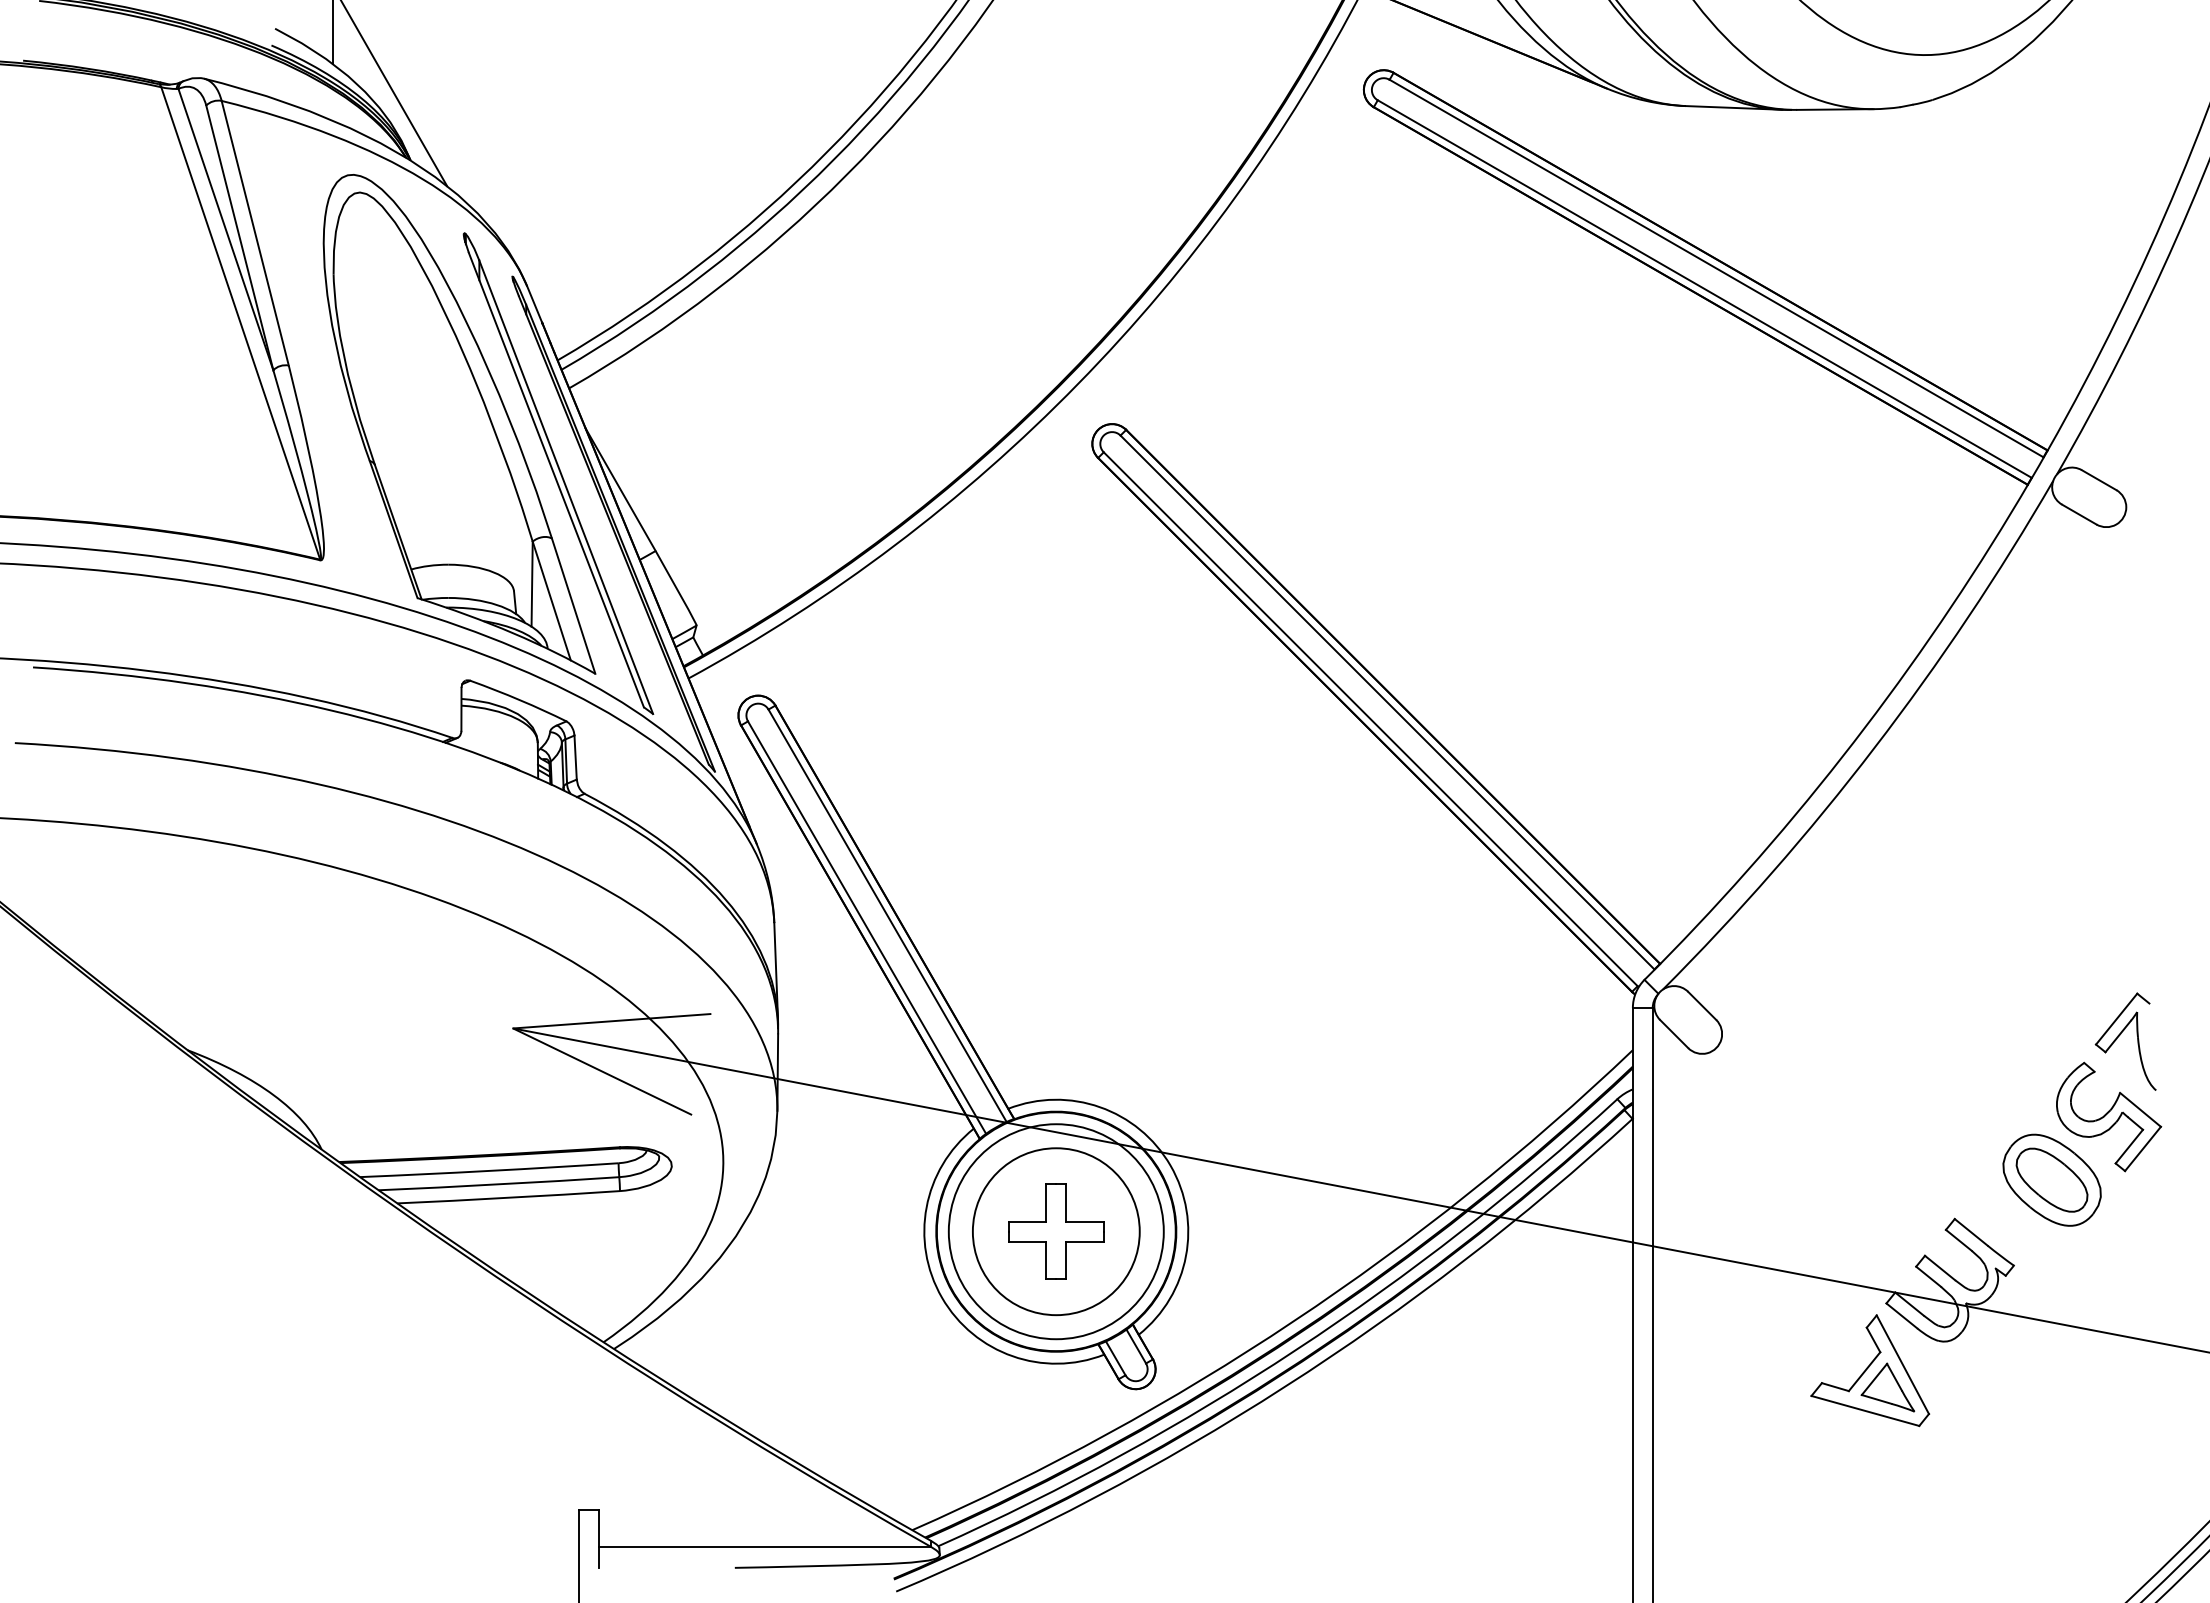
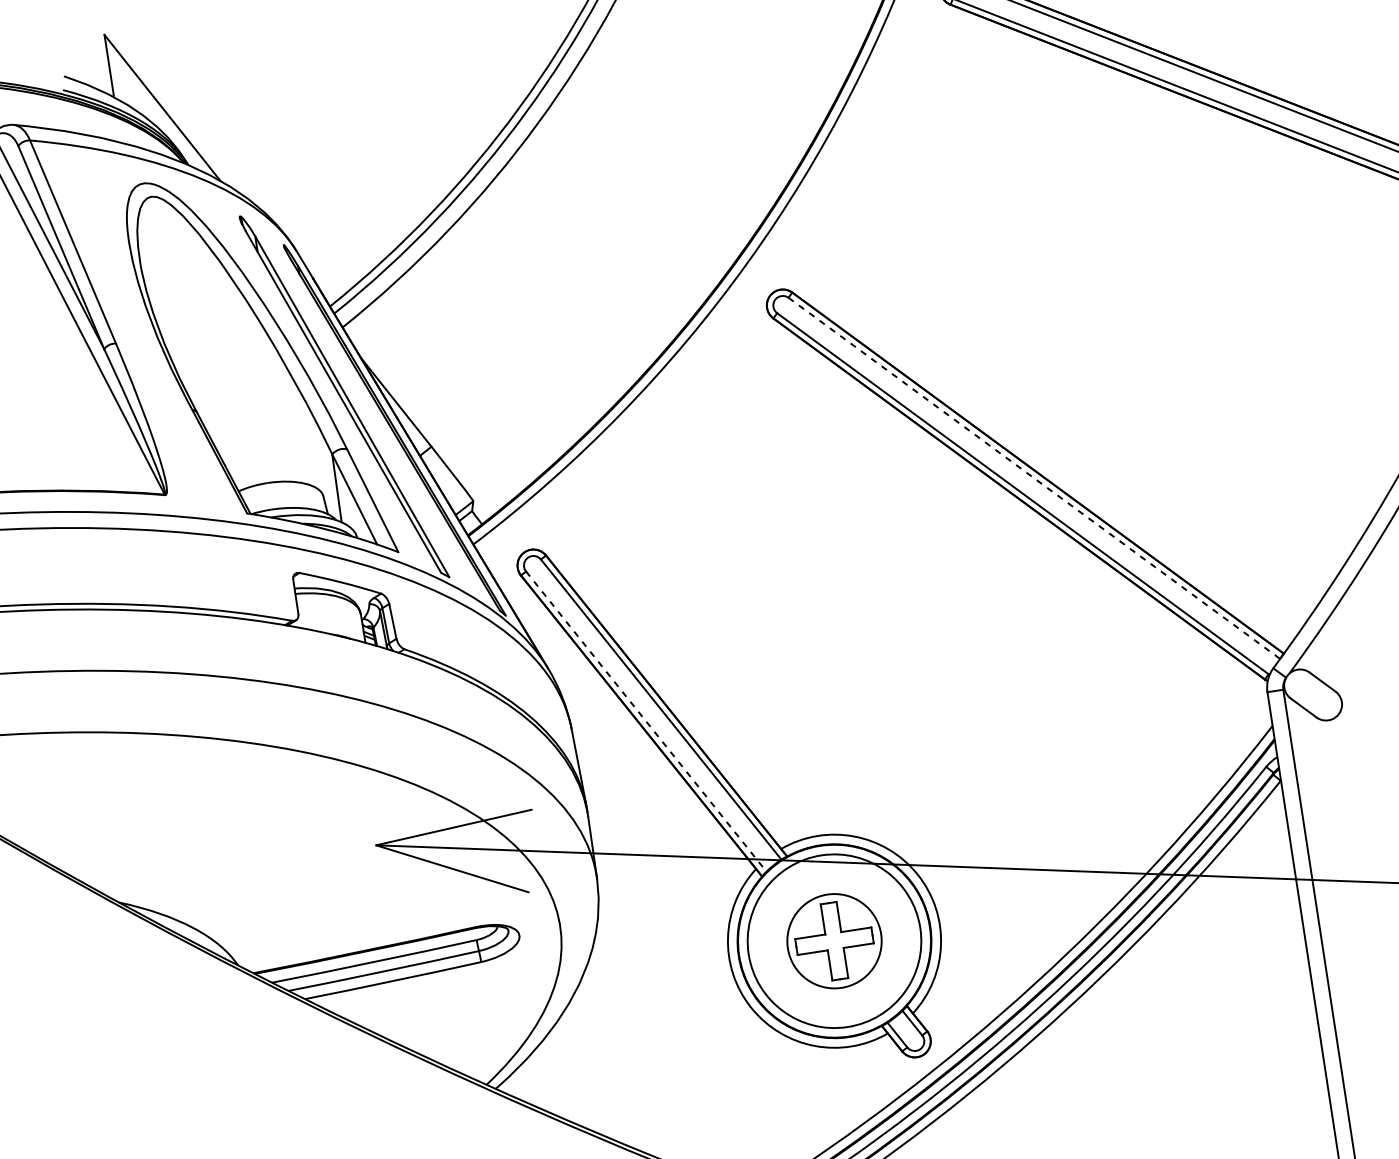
line: (1387, 702) -> (1034, 478), solid -> dashed
line: (867, 928) -> (646, 722), solid -> dashed
circle: (1055, 1231) -> (833, 941), size x0.7

